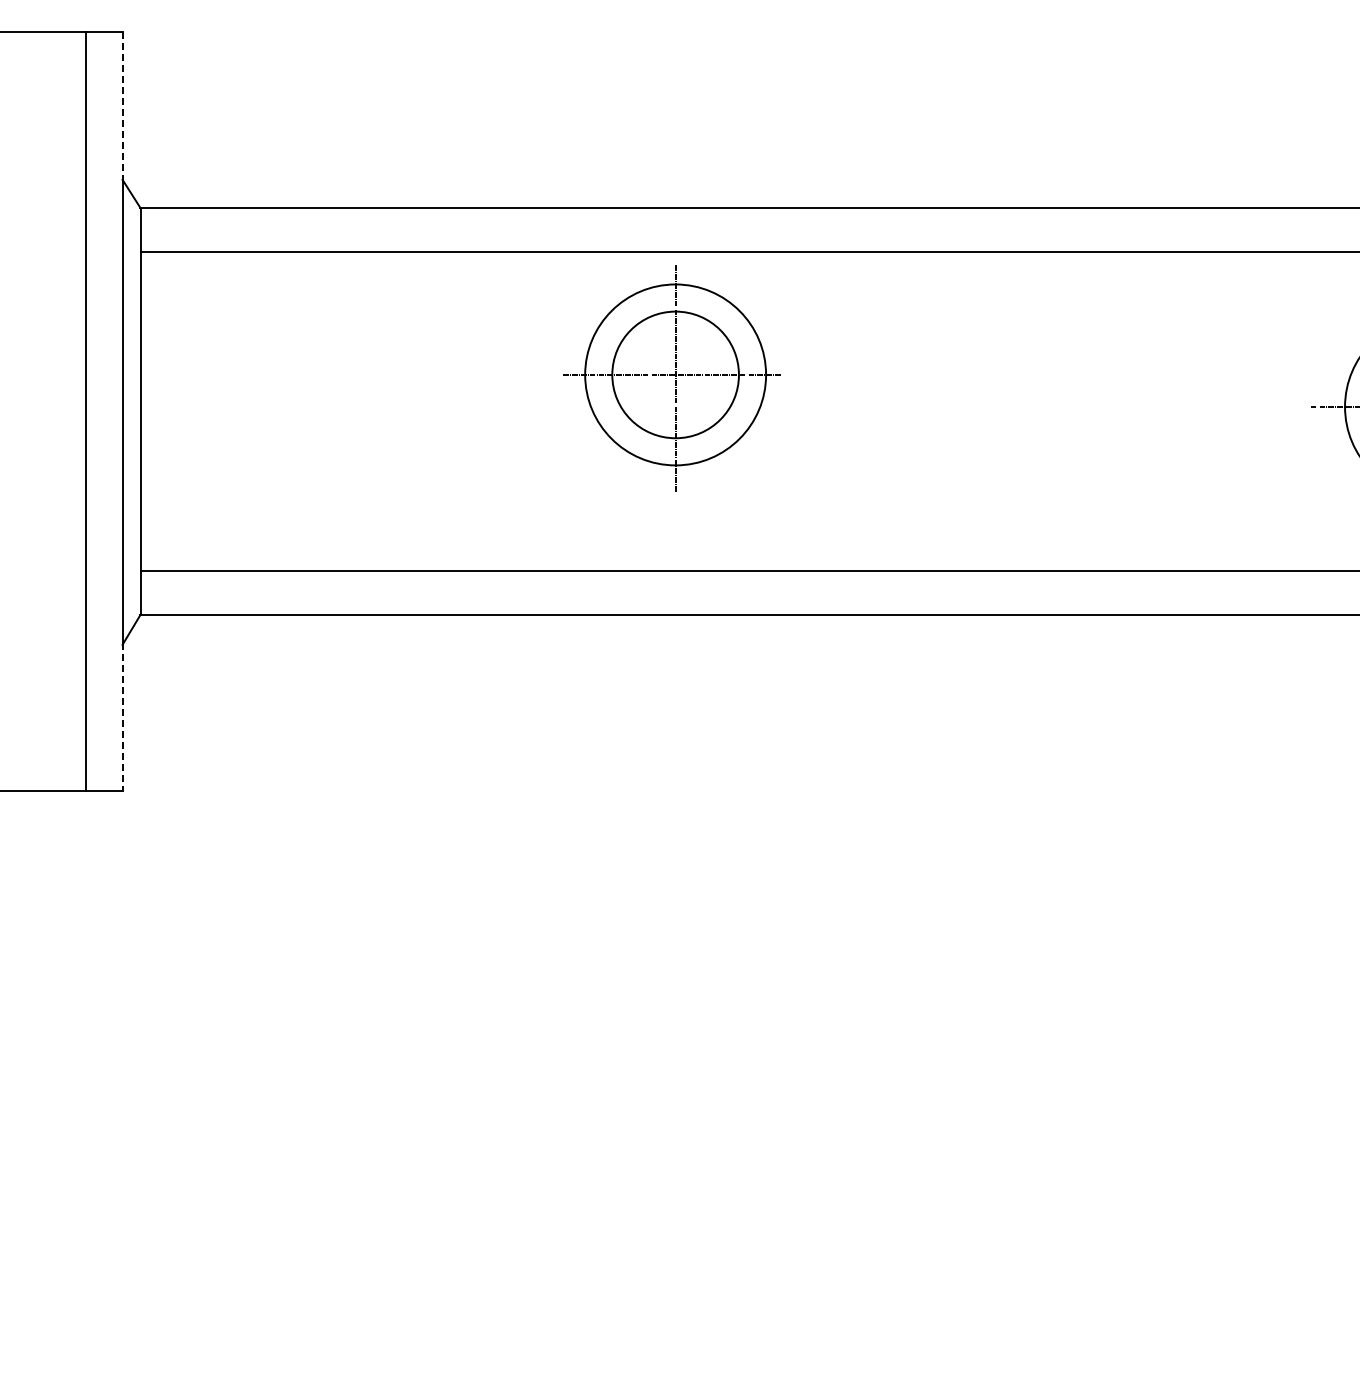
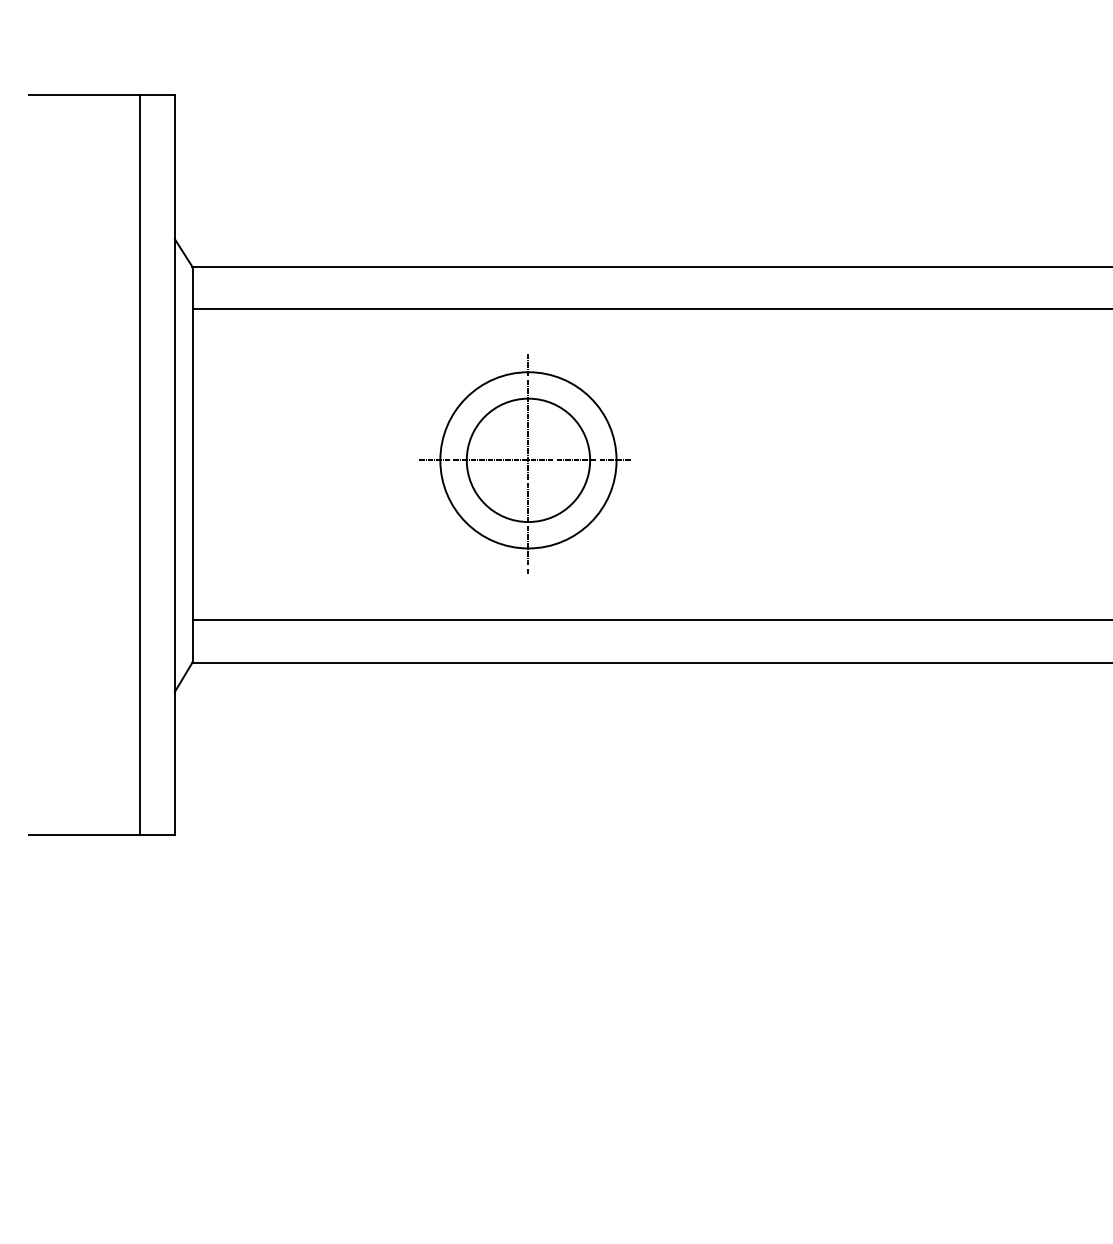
line: (122, 106) -> (174, 167), dashed -> solid
part: (671, 378) -> (524, 463), moved
line: (122, 717) -> (174, 762), dashed -> solid

